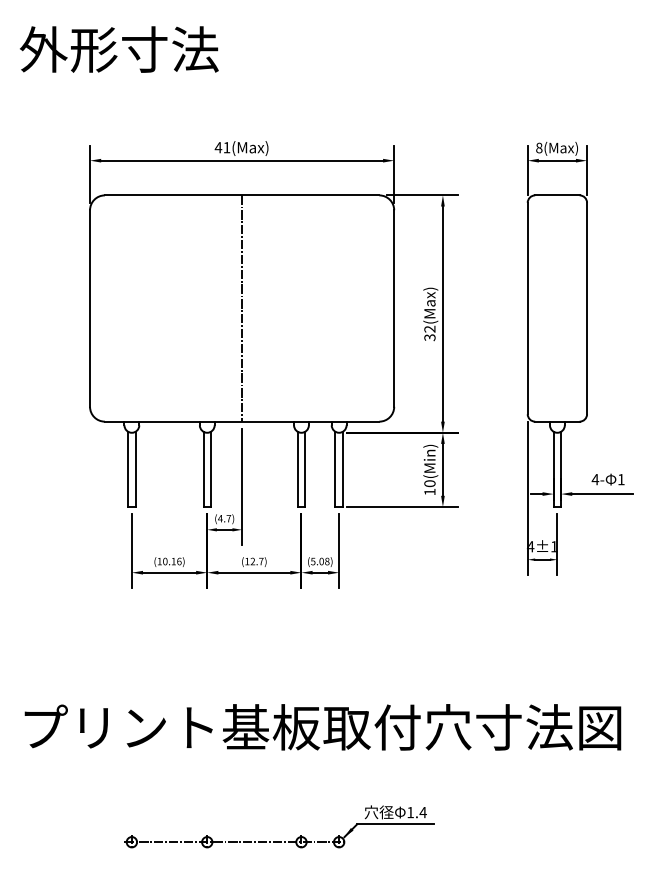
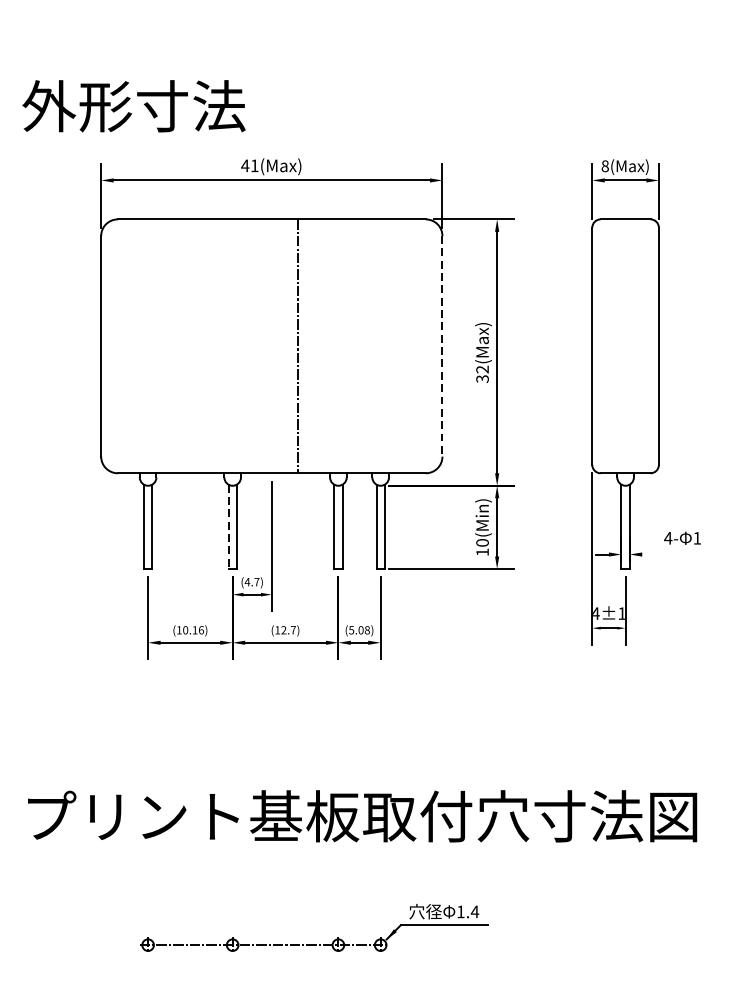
text: (119, 49) -> (134, 106), moved
line: (242, 308) -> (298, 346), moved
line: (394, 309) -> (442, 347), solid -> dashed
line: (203, 469) -> (228, 526), solid -> dashed
line: (602, 494) -> (676, 555), removed

